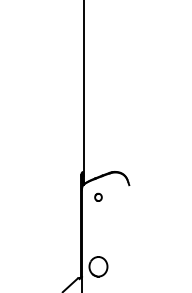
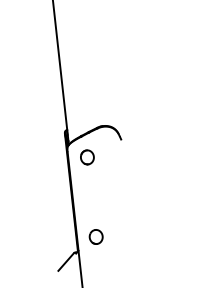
part: (98, 197) -> (87, 157), size x1.67
part: (98, 266) -> (96, 236), size x0.62

